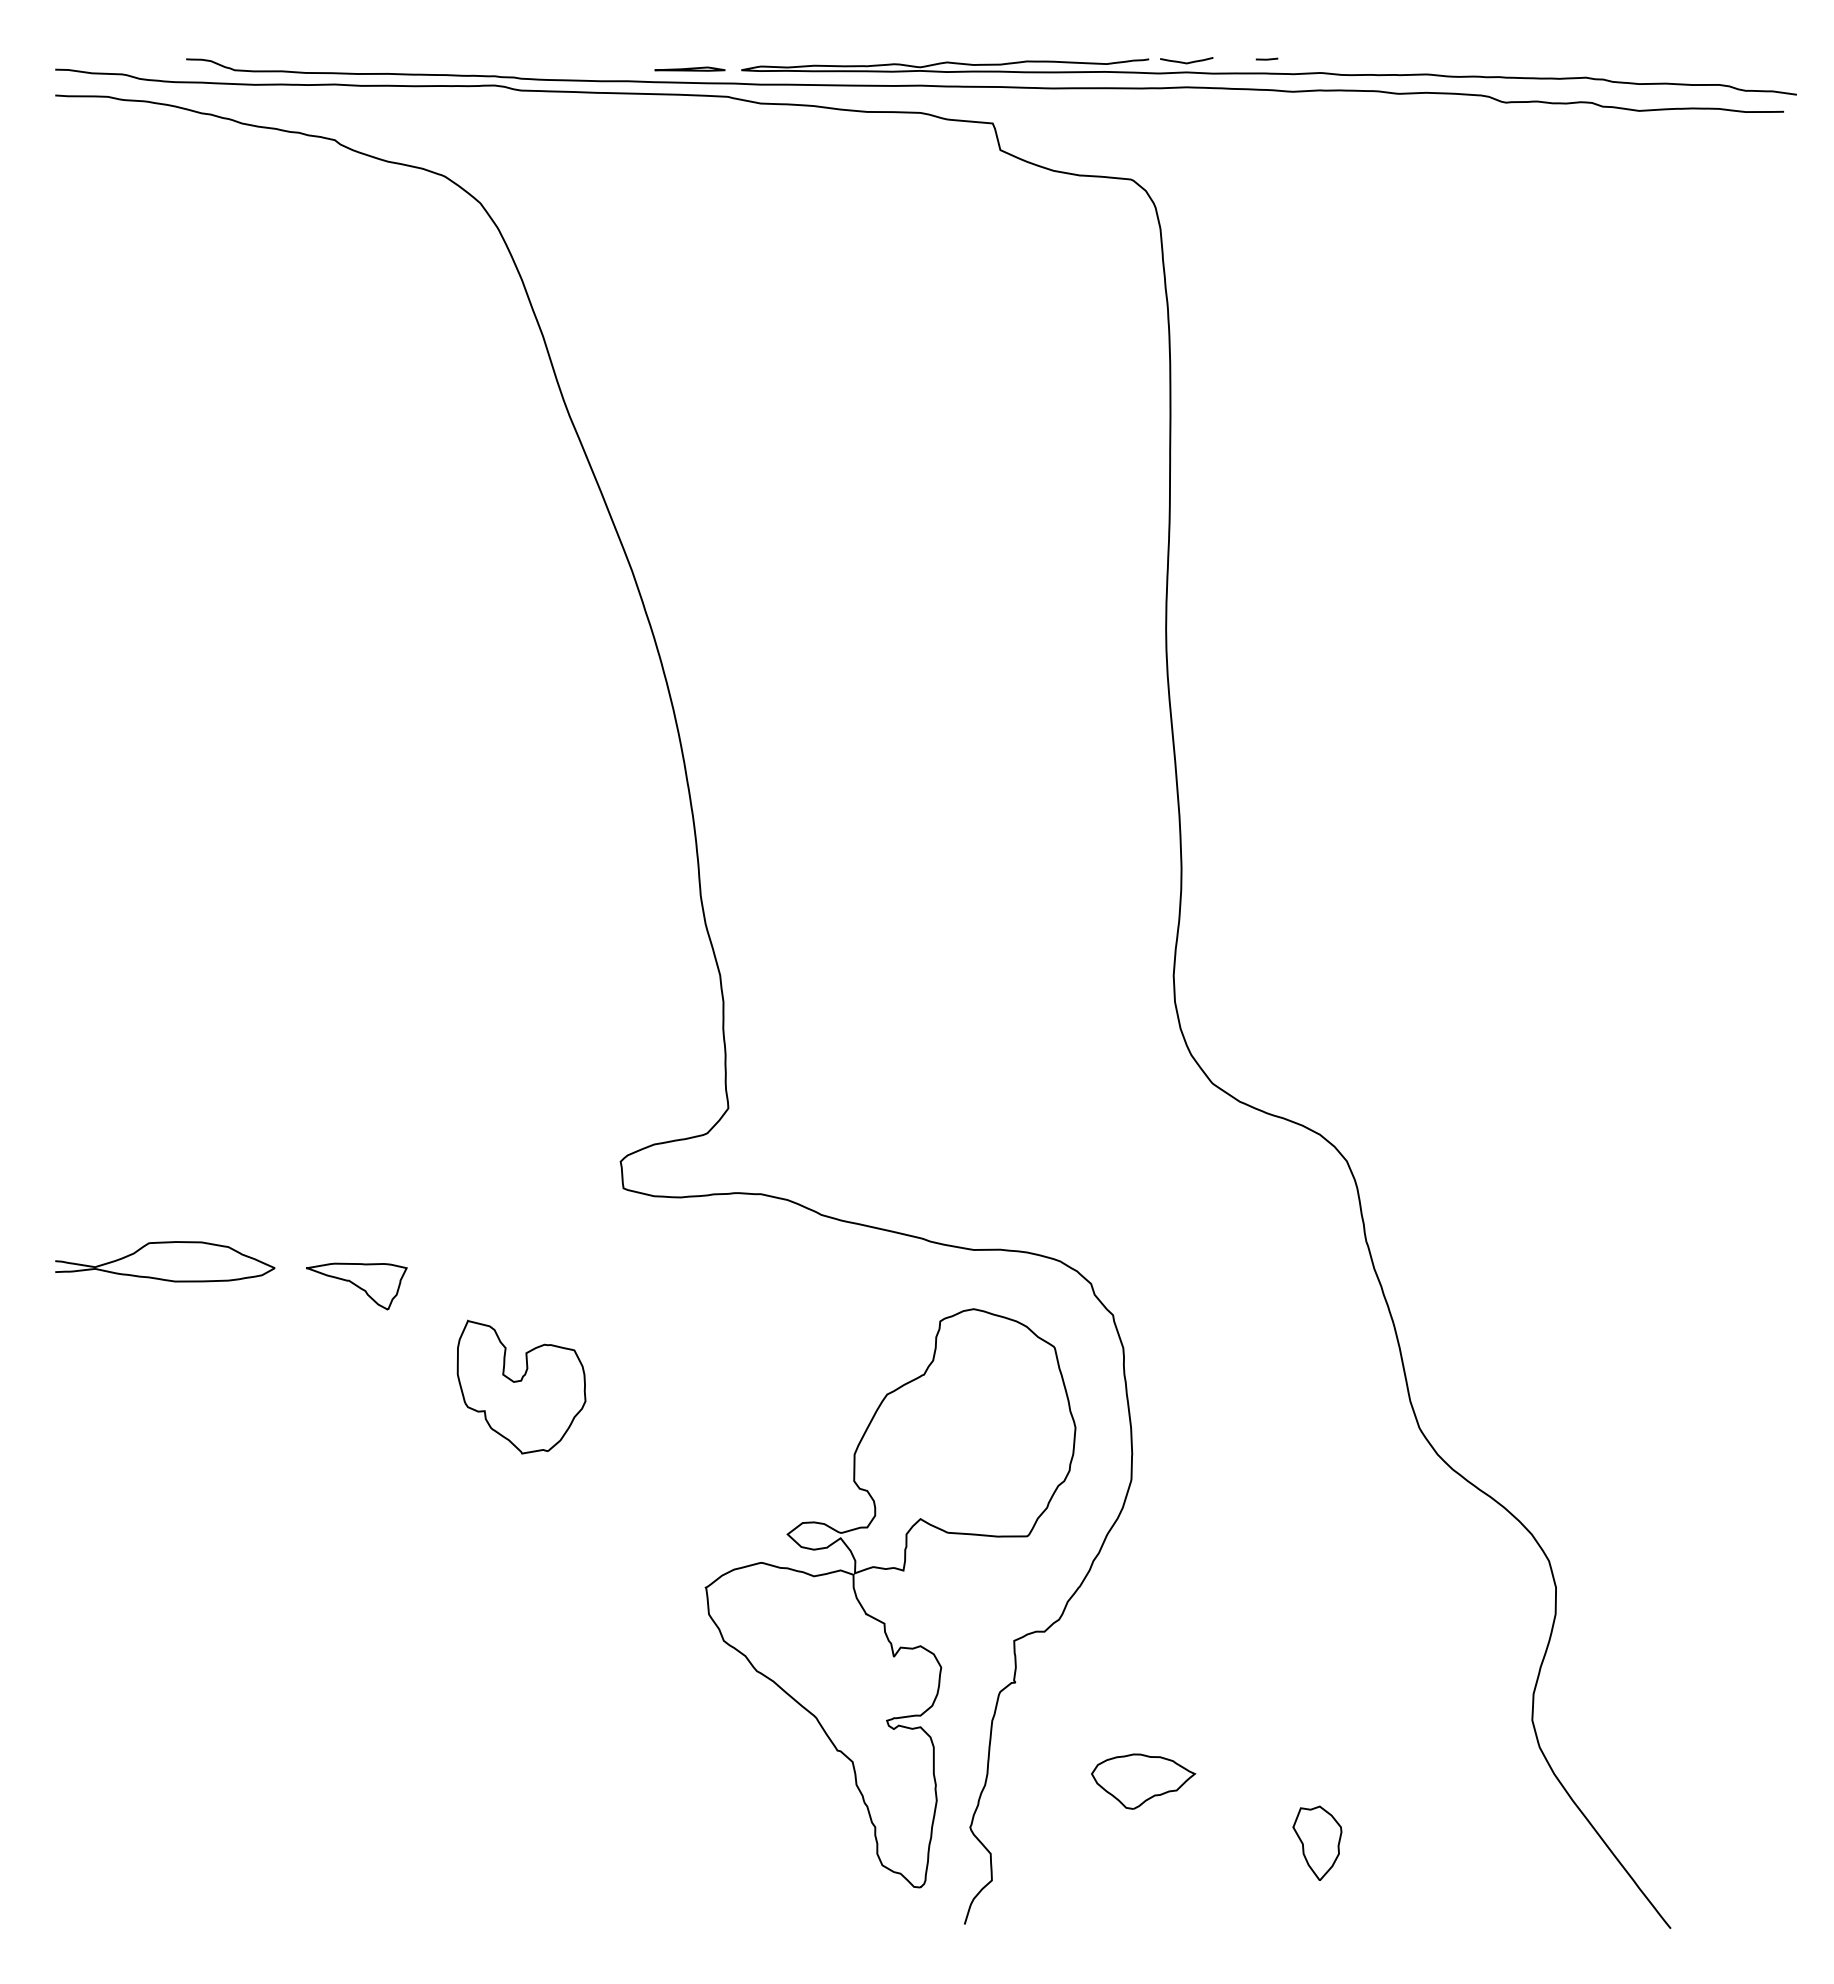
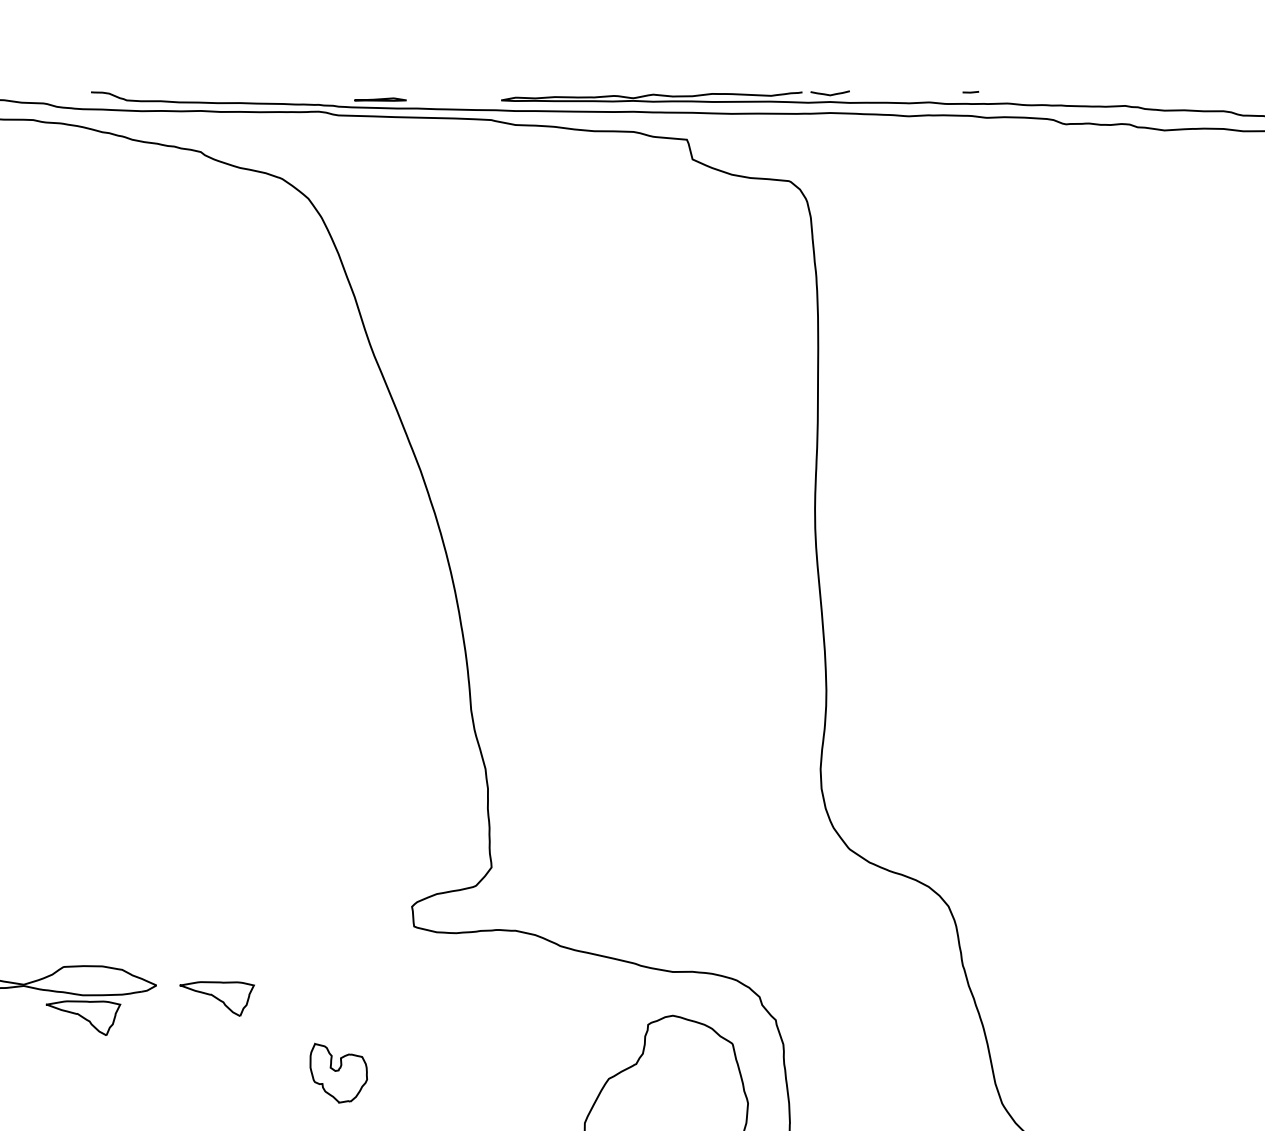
line: (1266, 58) -> (970, 91), moved
part: (689, 68) -> (380, 99), moved
part: (175, 1312) -> (83, 1018), added
part: (521, 1386) -> (338, 1072), size x0.6

